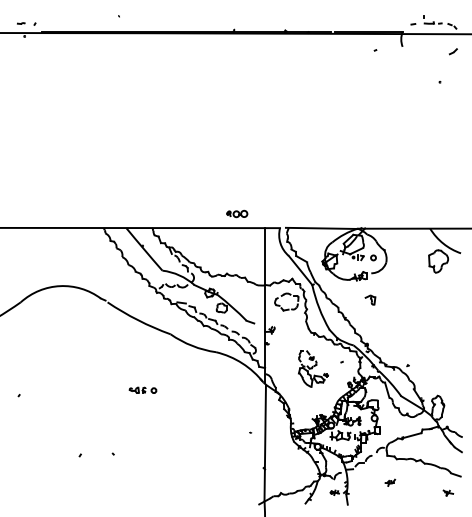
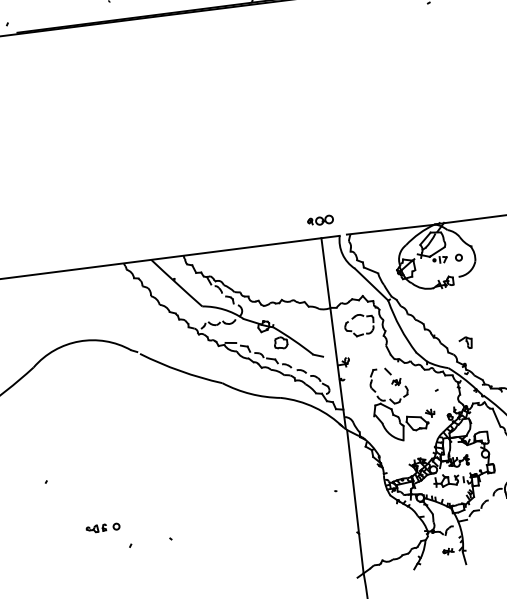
part: (237, 213) -> (320, 220), moved
part: (370, 299) -> (466, 342), moved
part: (313, 368) -> (402, 402), size x1.67
part: (142, 389) -> (102, 527), moved

